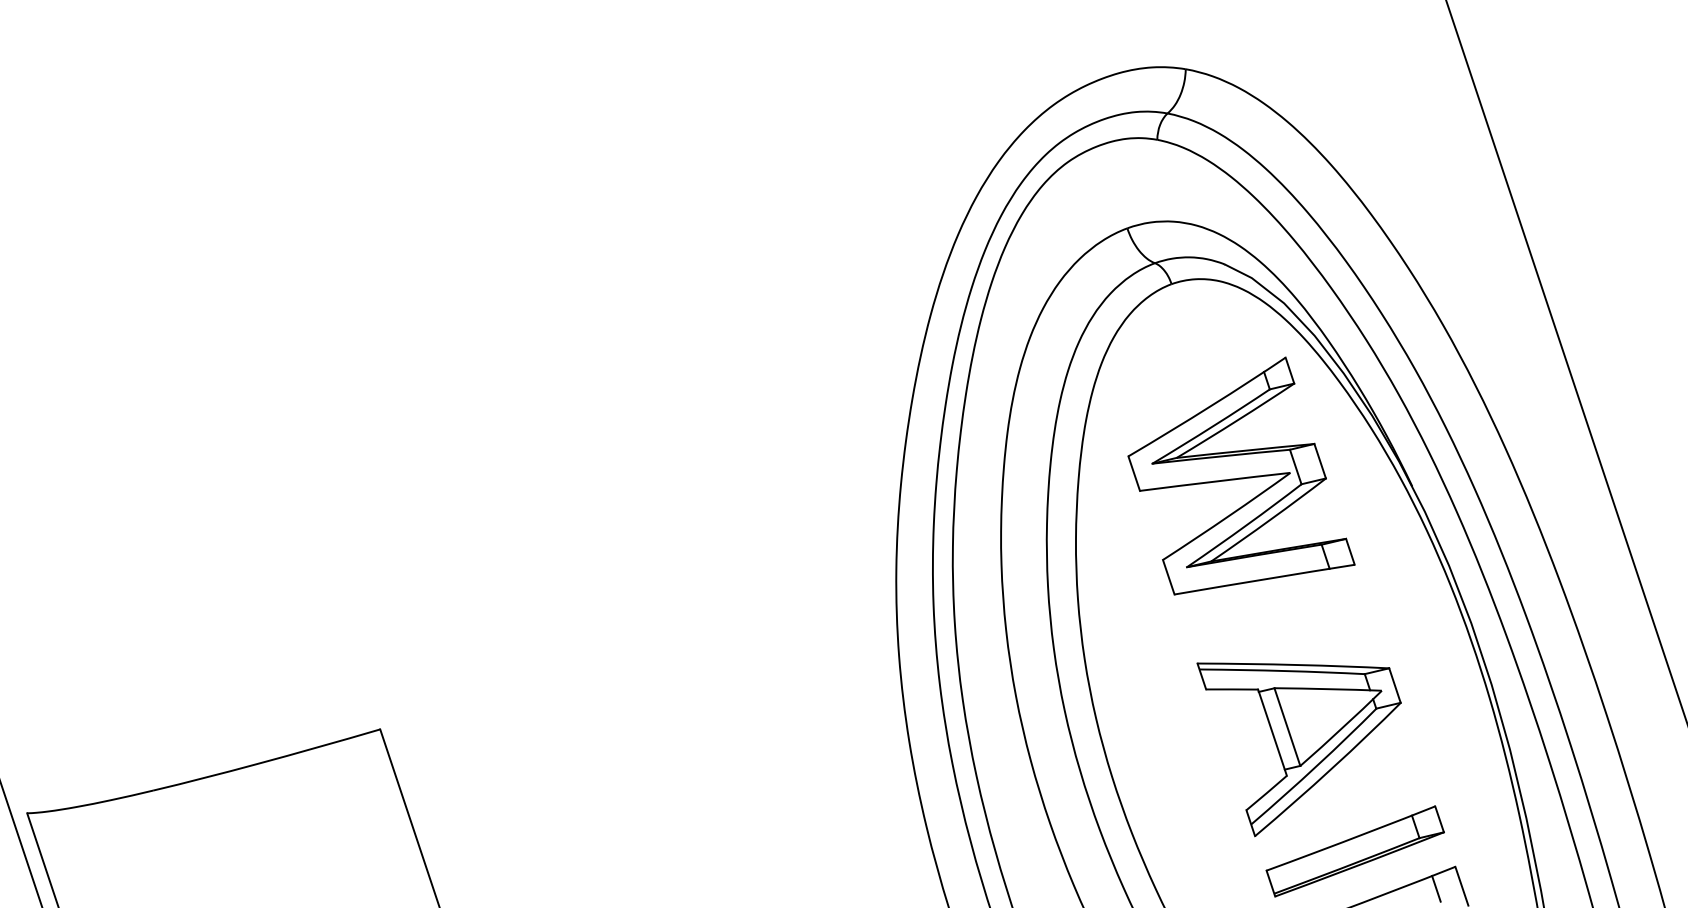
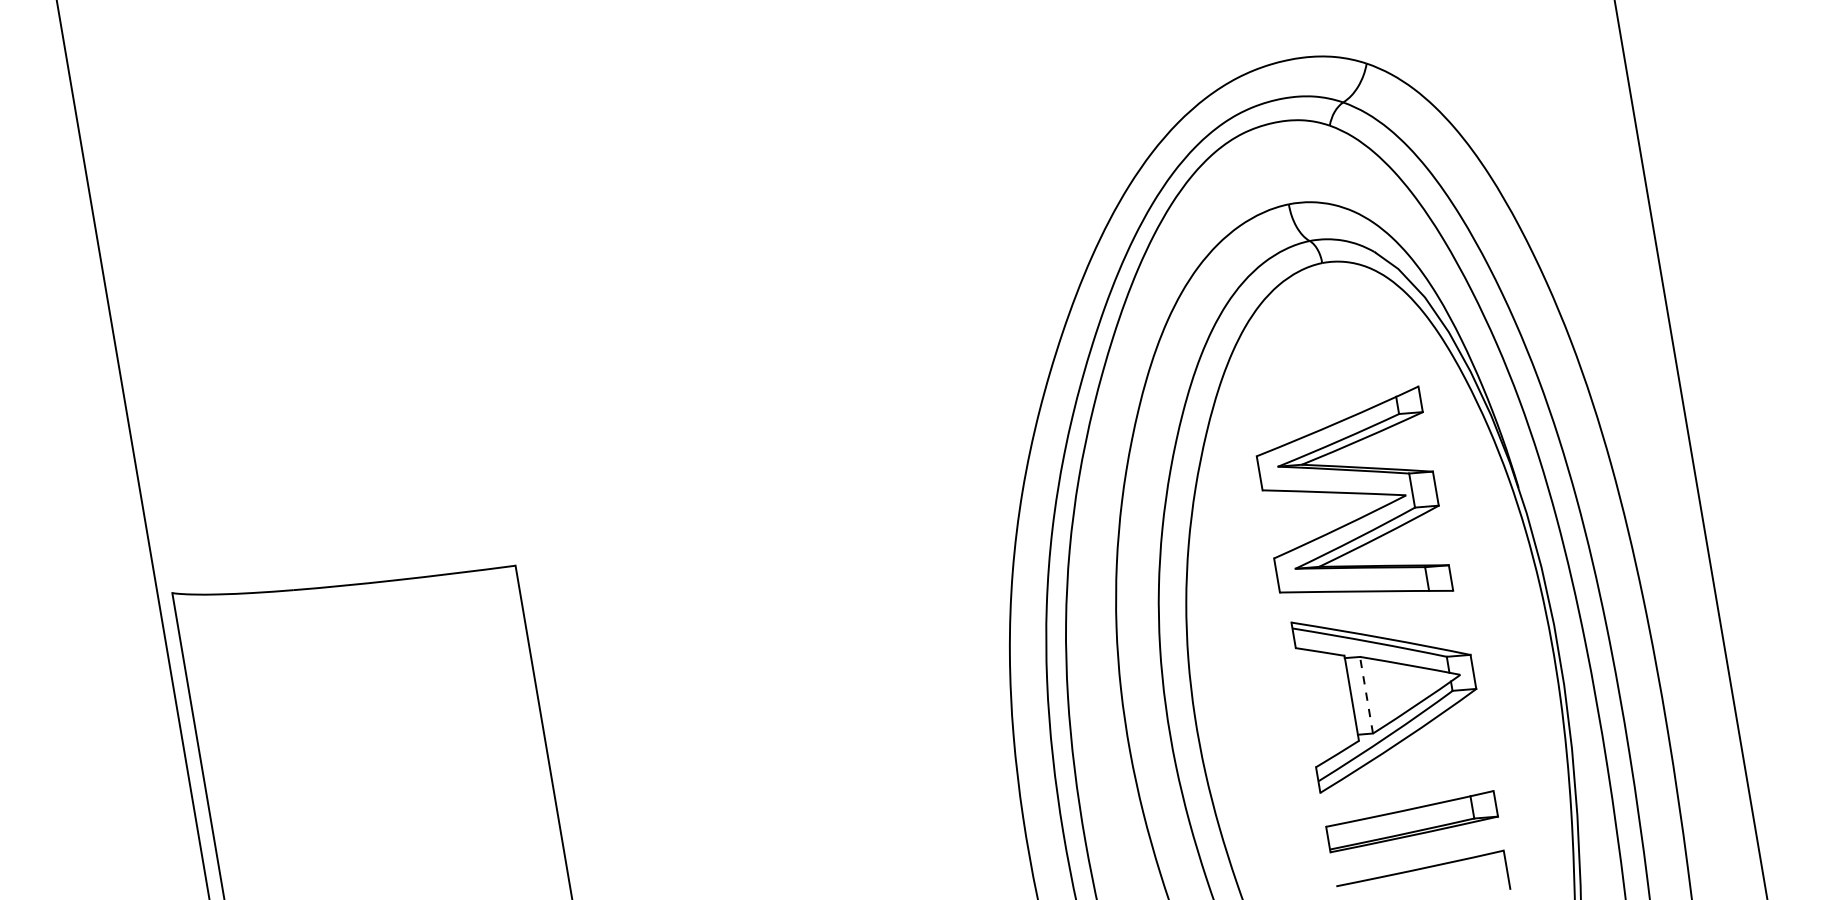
part: (1235, 475) -> (1354, 489), moved
line: (1287, 727) -> (1366, 695), solid -> dashed
line: (1436, 888) -> (1482, 868), removed

